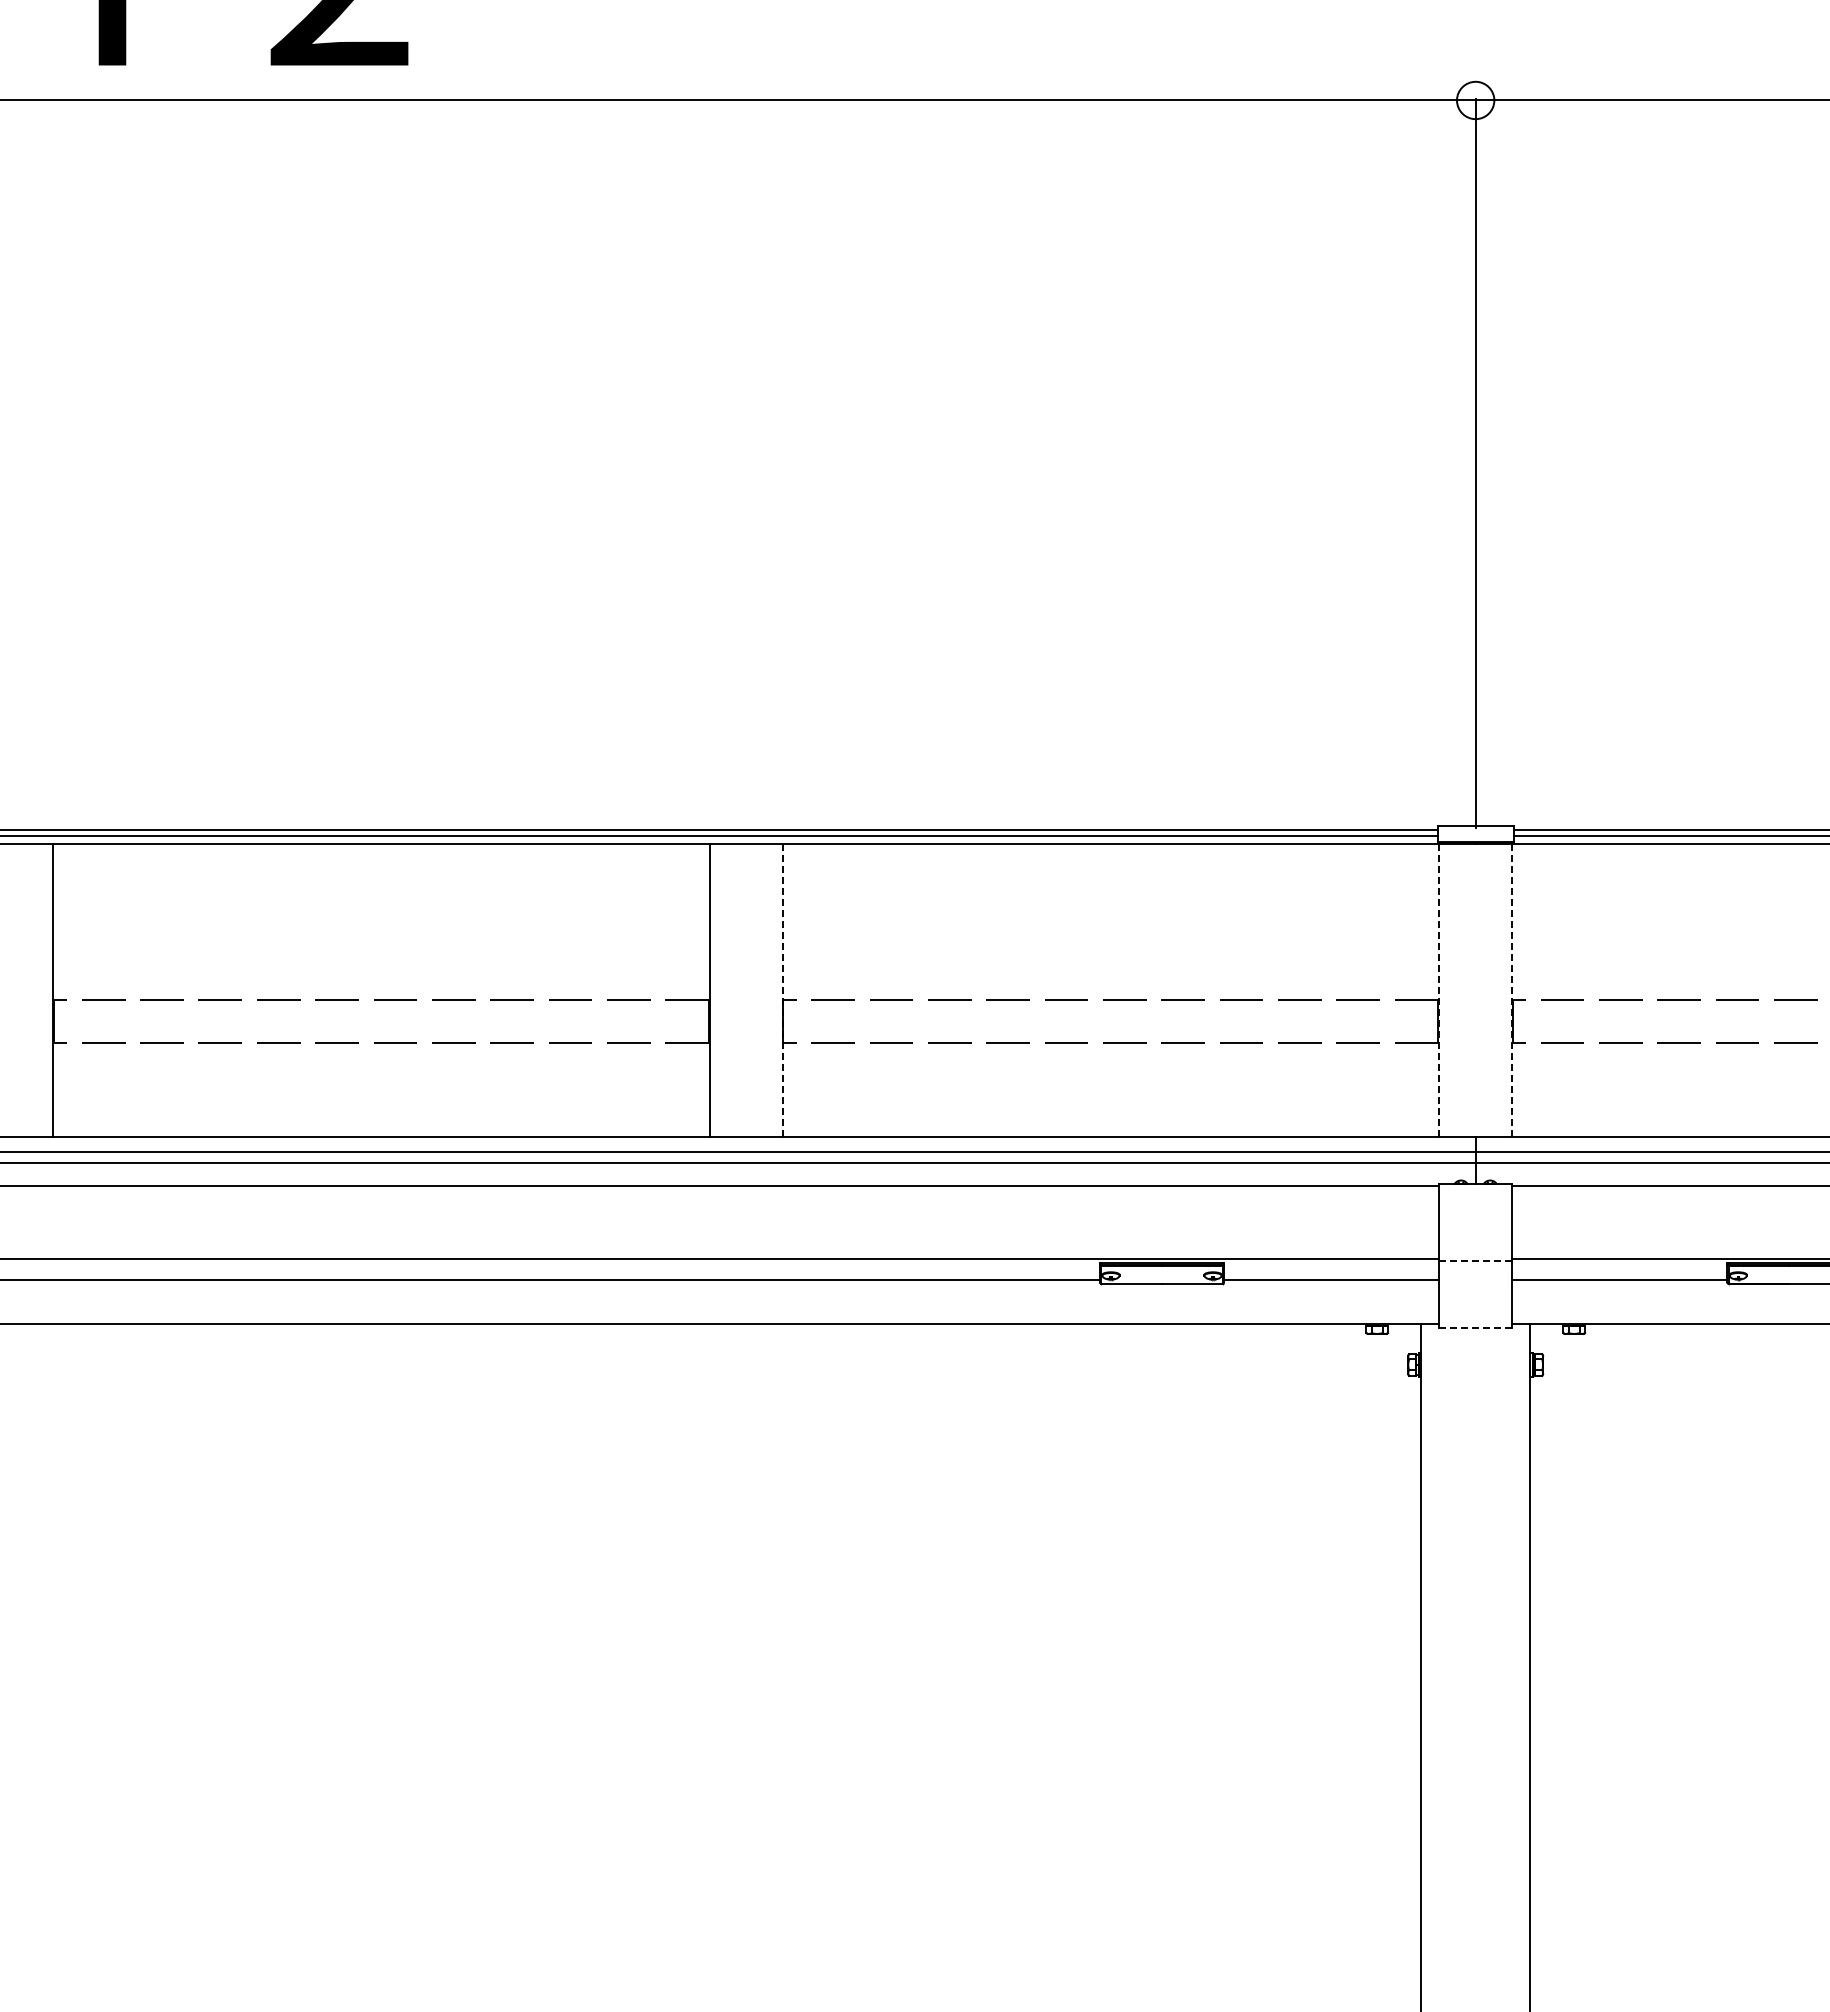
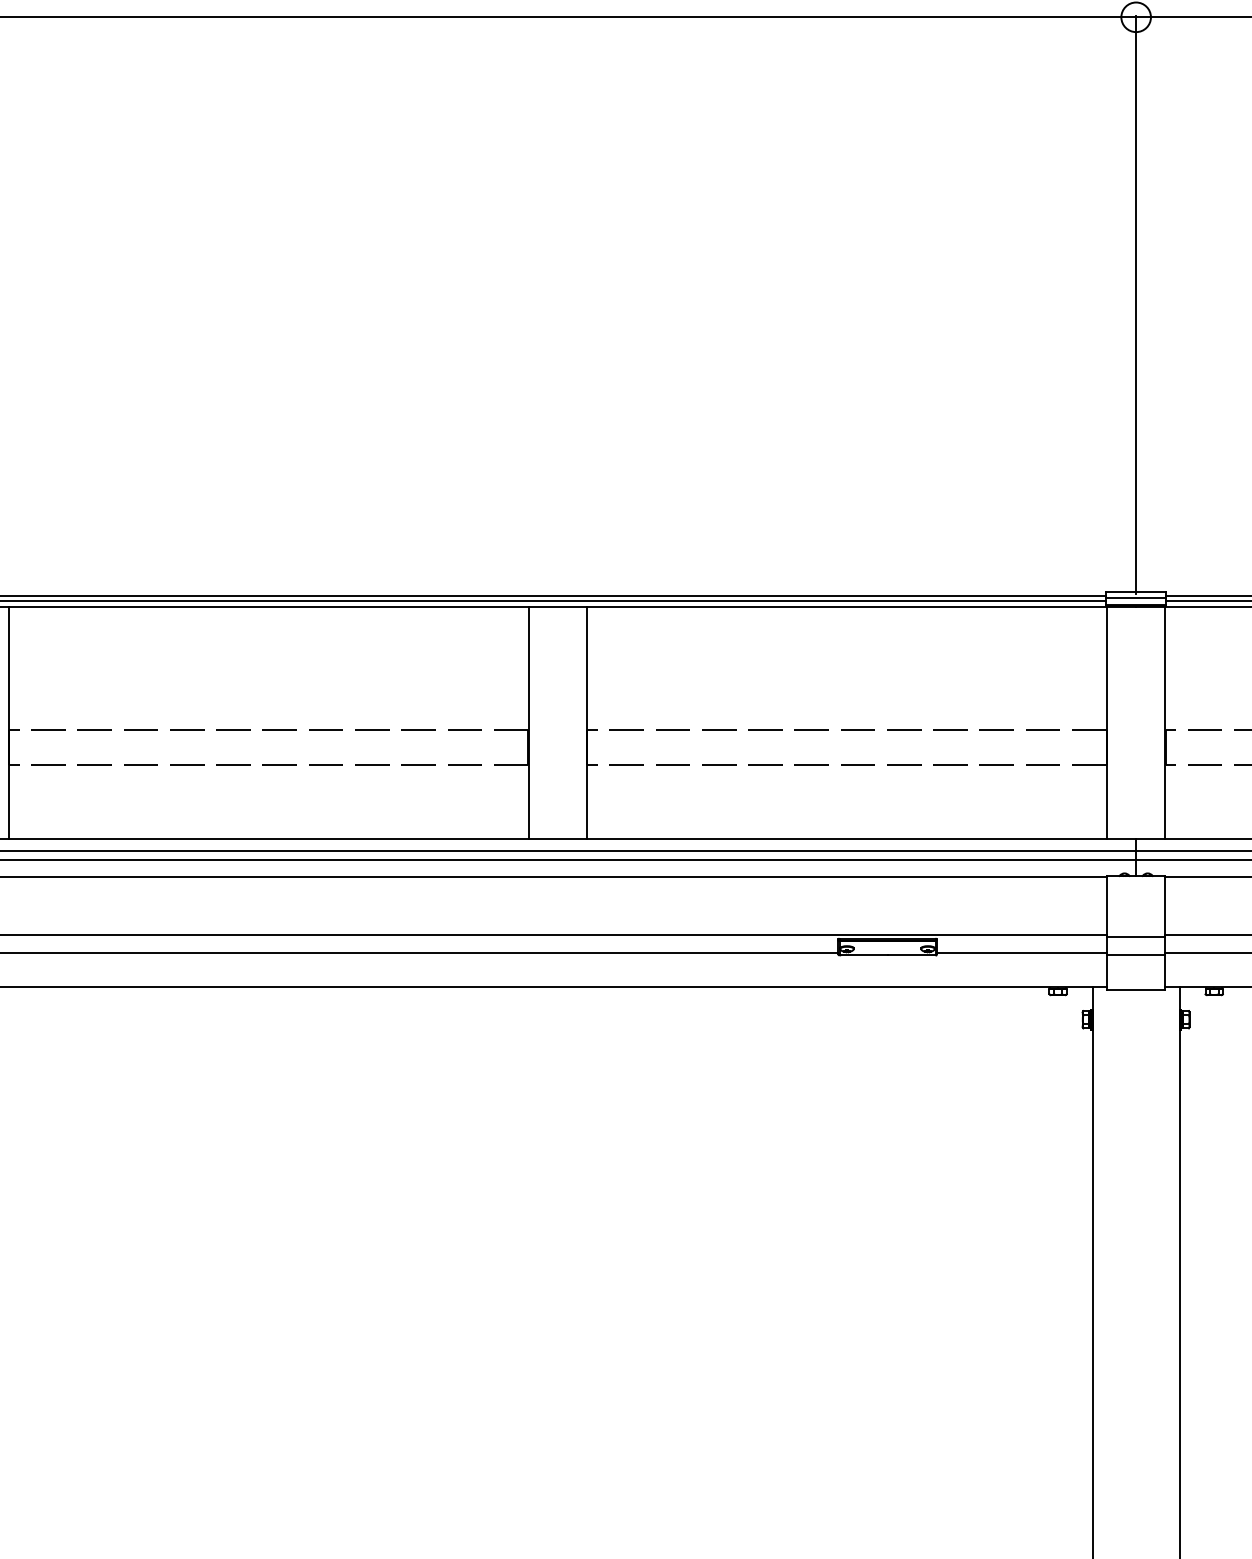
line: (1475, 833) -> (1136, 598), added
line: (782, 990) -> (586, 722), dashed -> solid
line: (1439, 990) -> (1107, 722), dashed -> solid
line: (1512, 990) -> (1165, 722), dashed -> solid
line: (1475, 1260) -> (1136, 936), dashed -> solid
line: (1475, 1283) -> (1136, 955), added
line: (1475, 1327) -> (1136, 989), dashed -> solid

